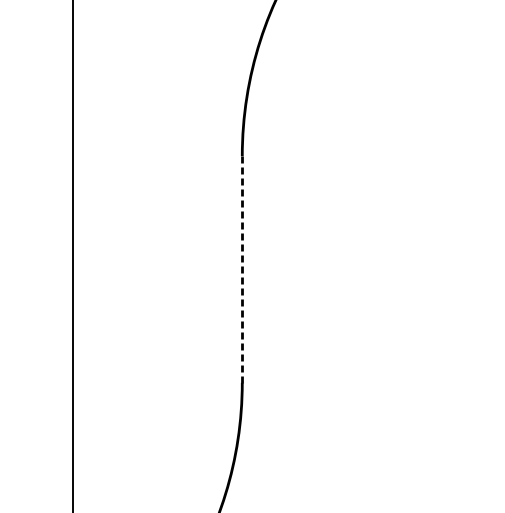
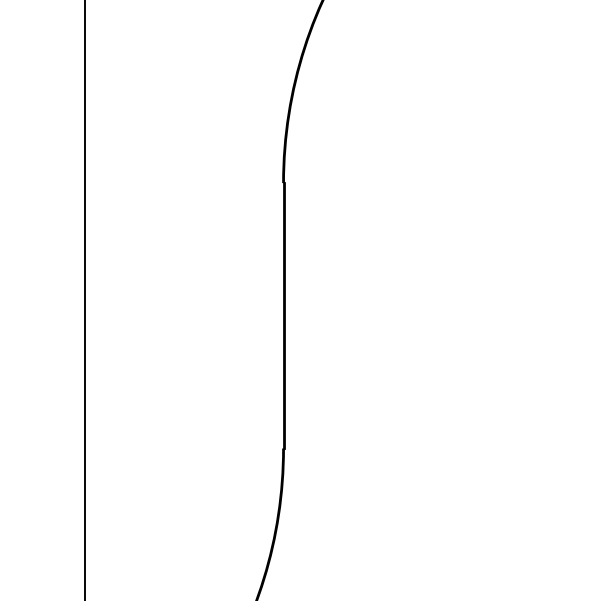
line: (242, 269) -> (283, 315), dashed -> solid

